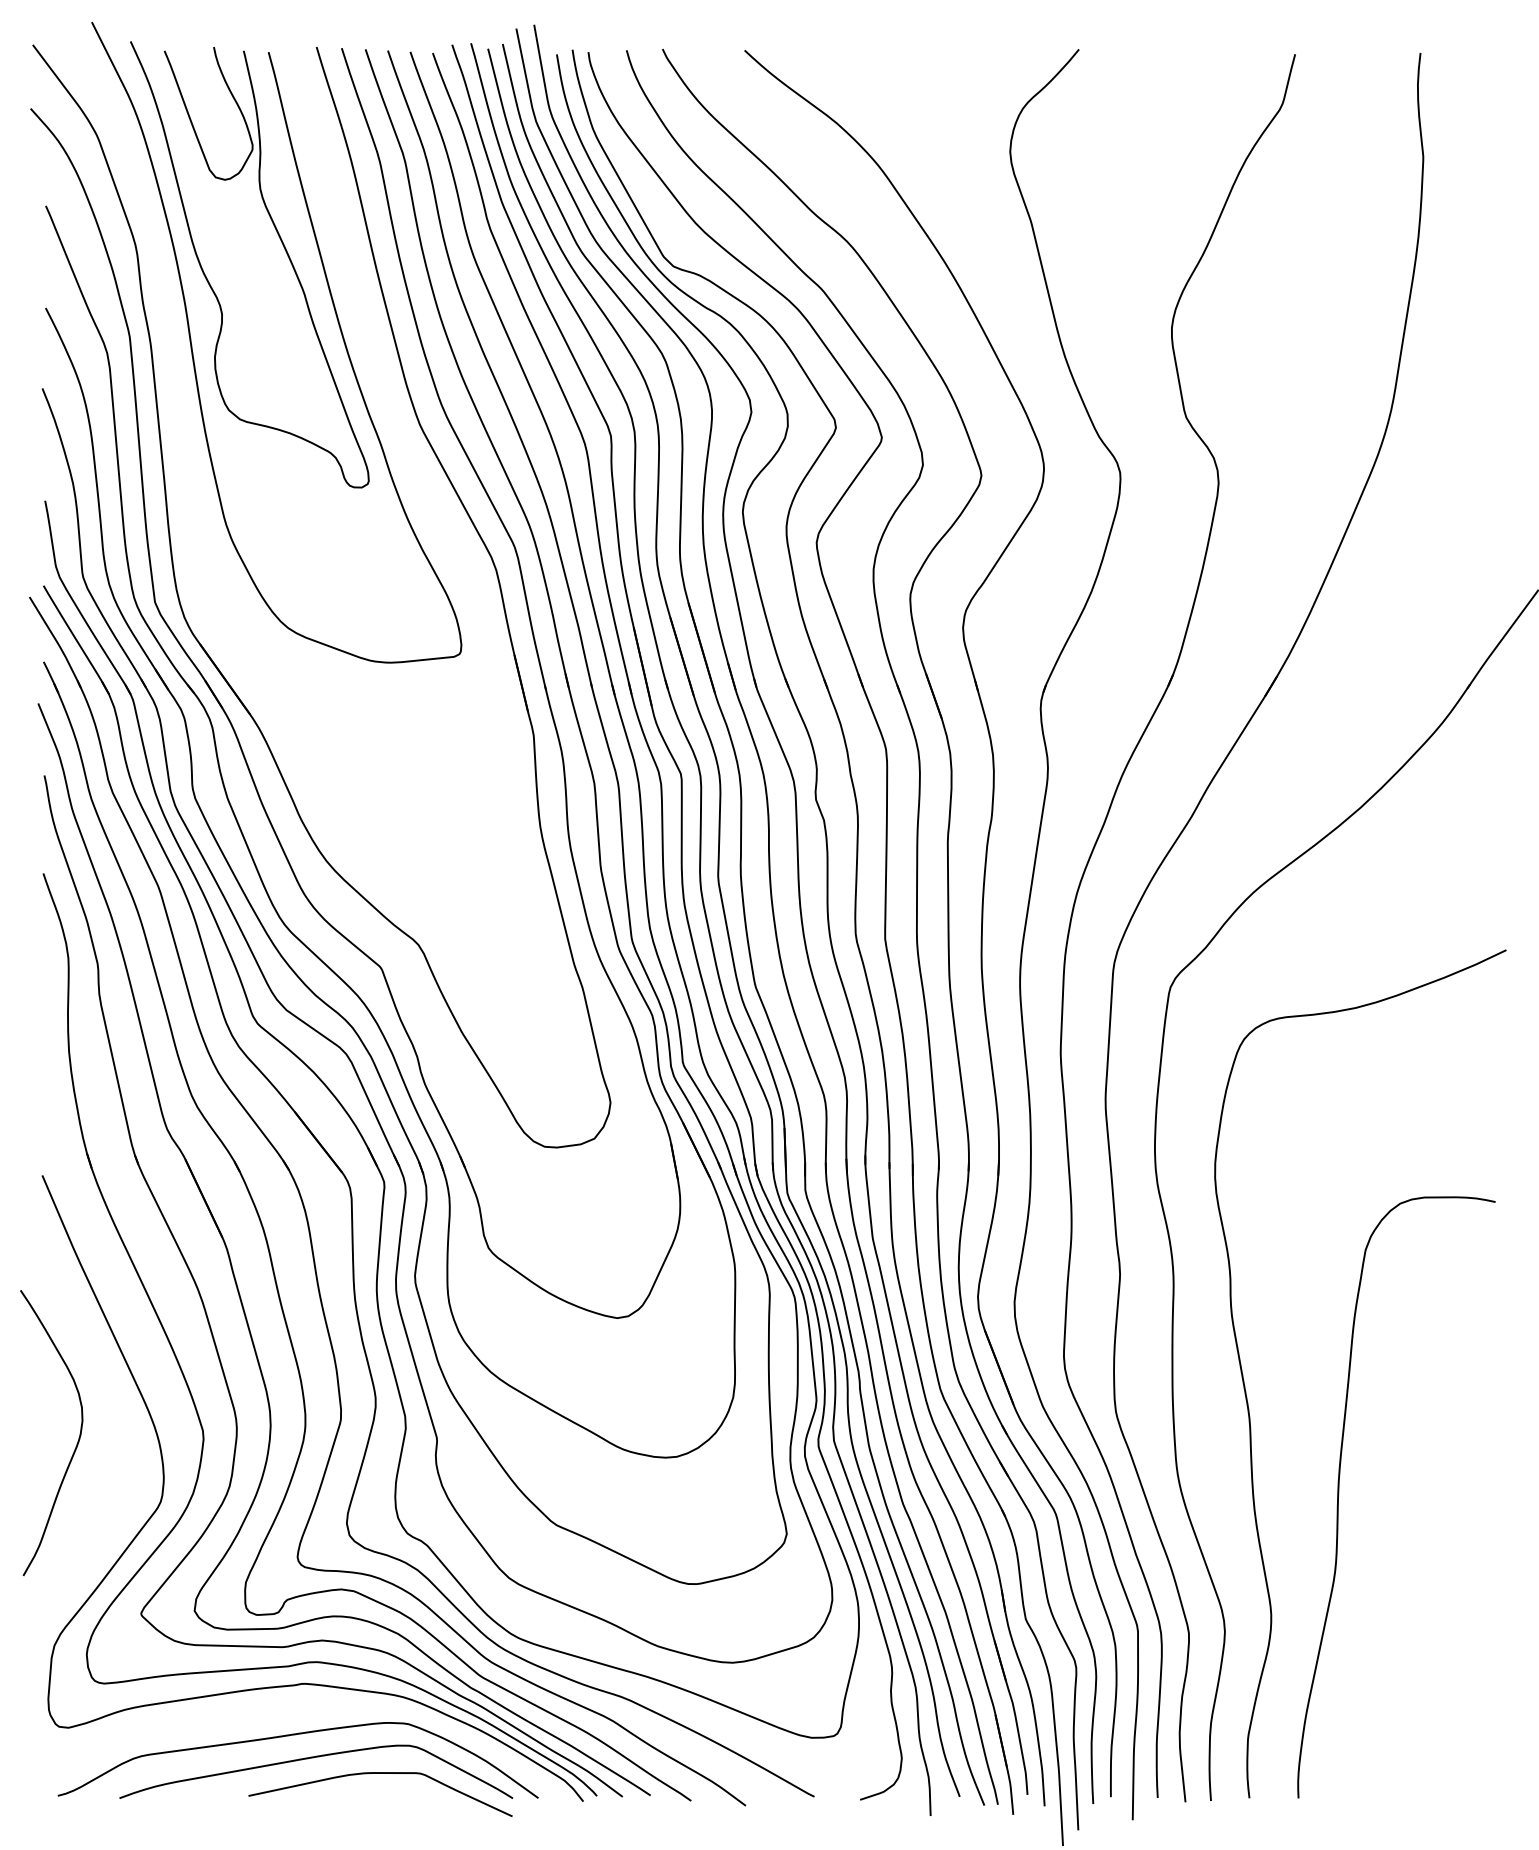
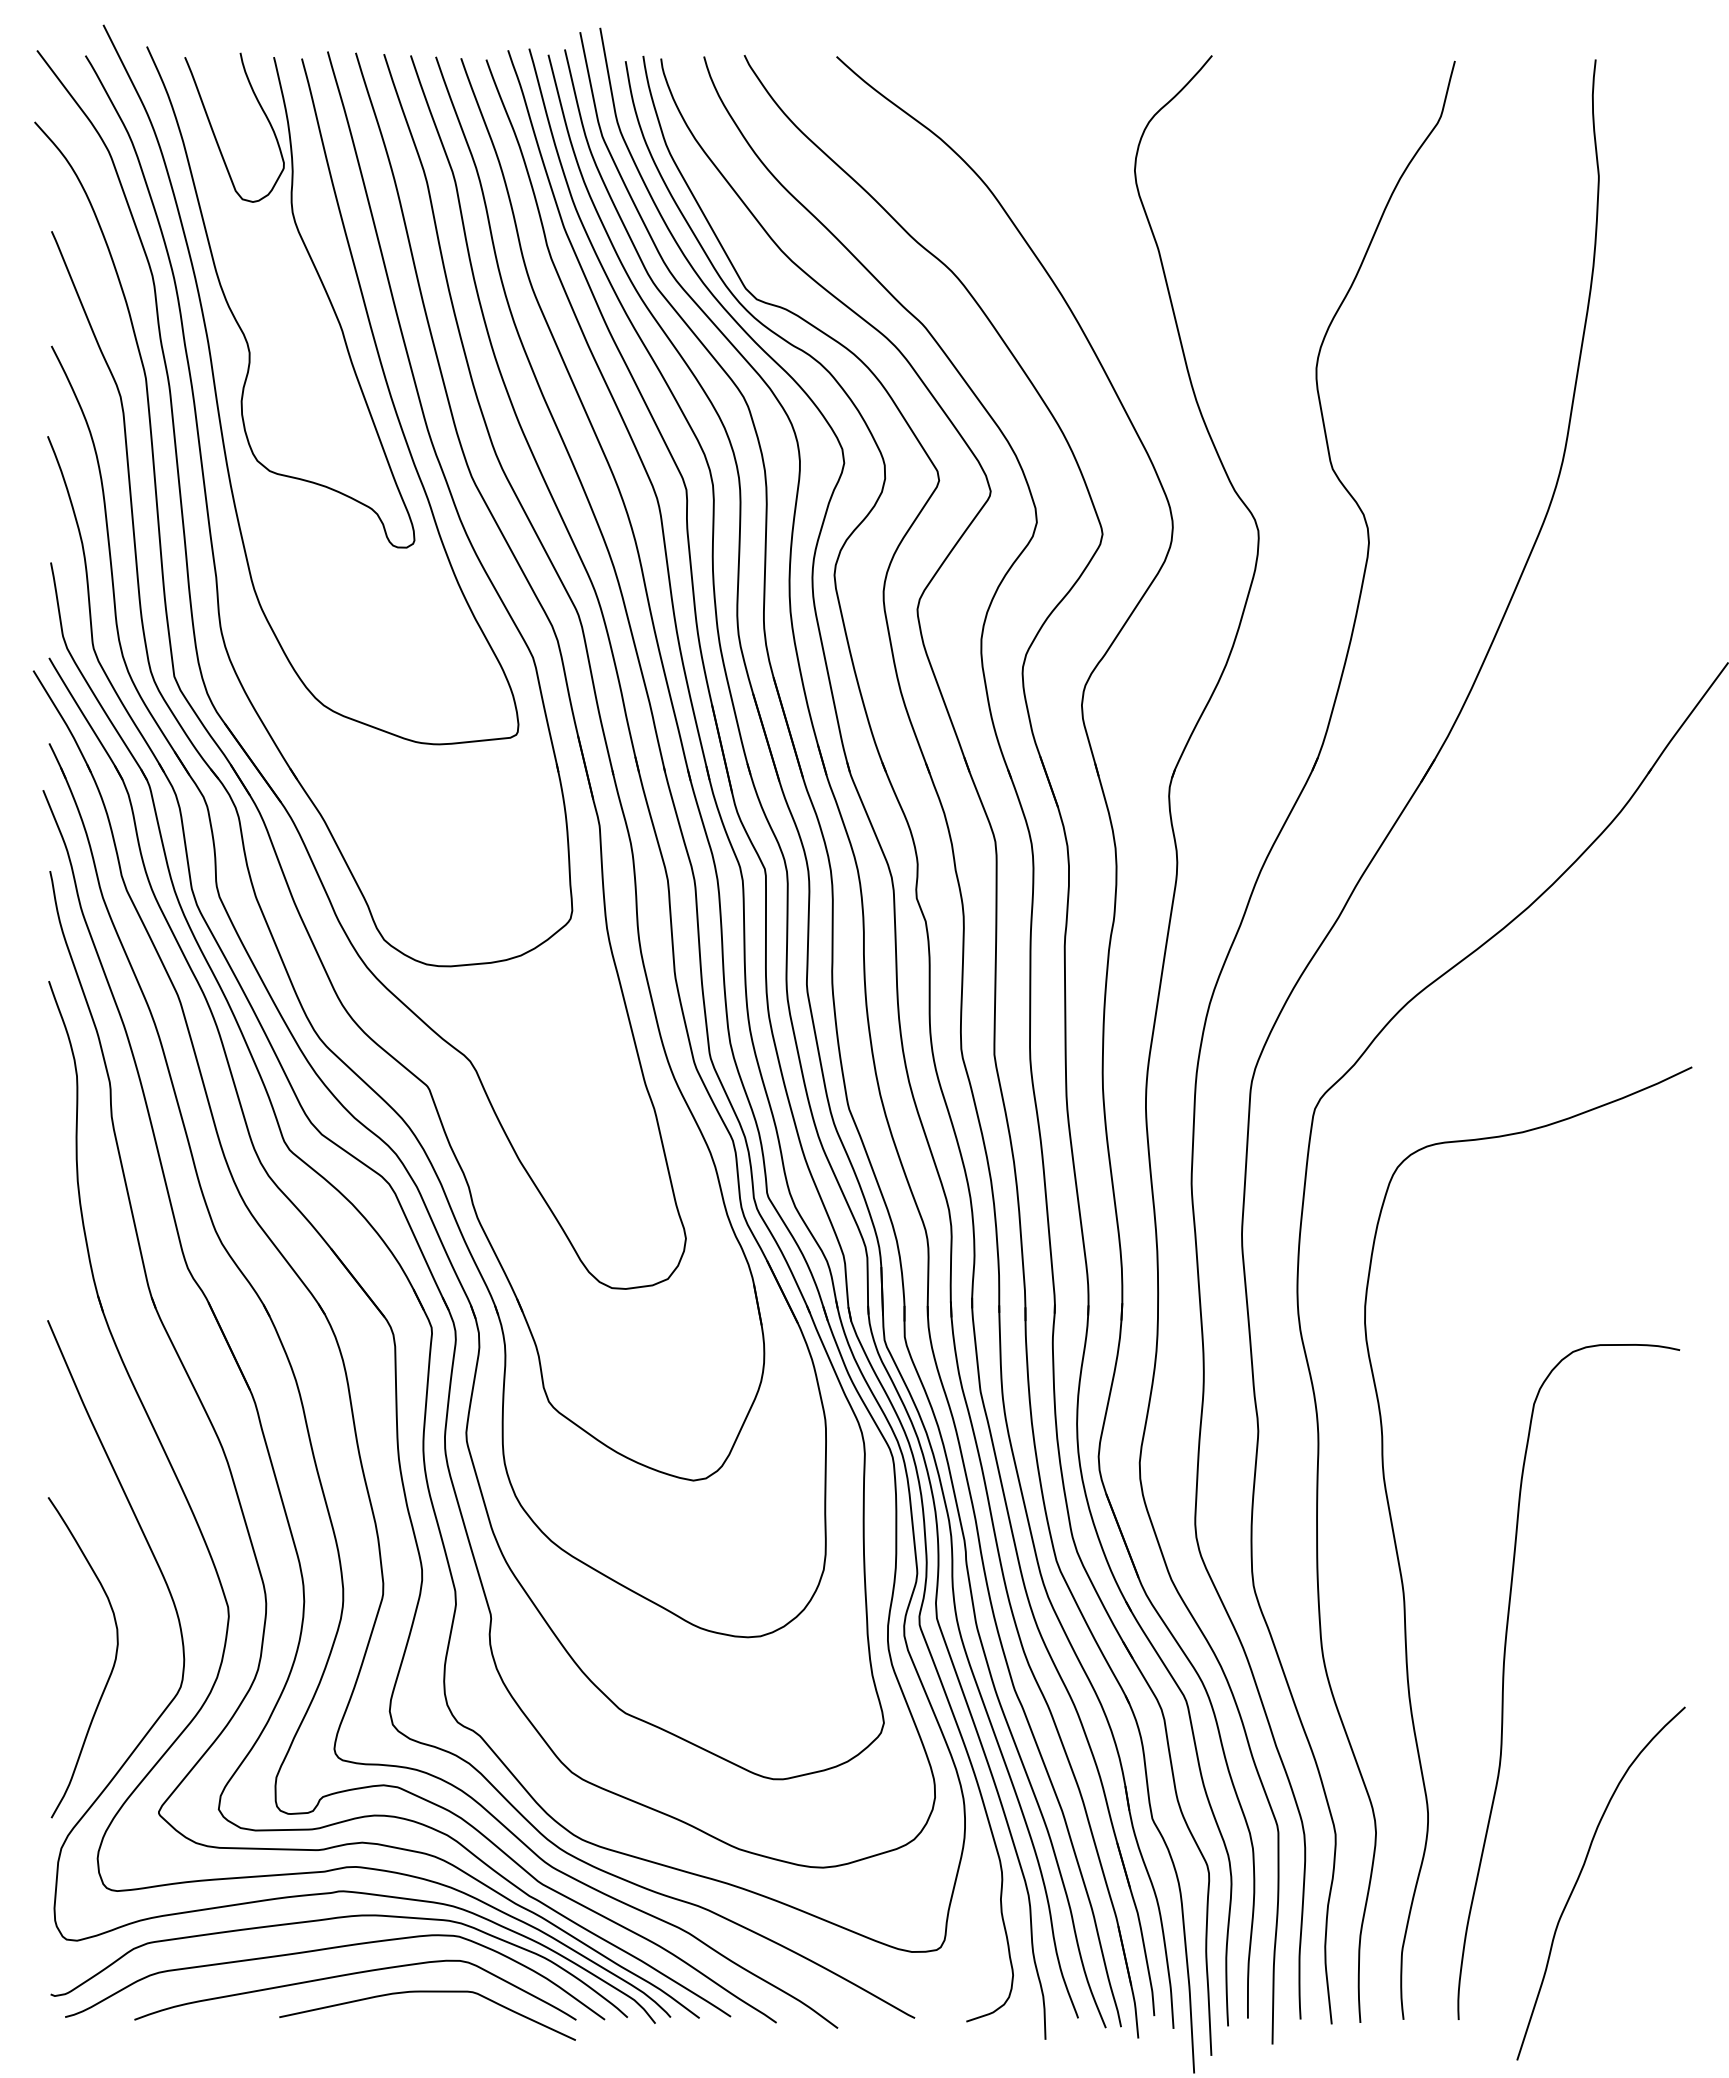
part: (392, 417) -> (440, 469), added
curve: (77, 1440) -> (112, 1666), moved
curve: (1407, 1667) -> (1581, 1873), added
curve: (297, 1708) -> (334, 1919), added

